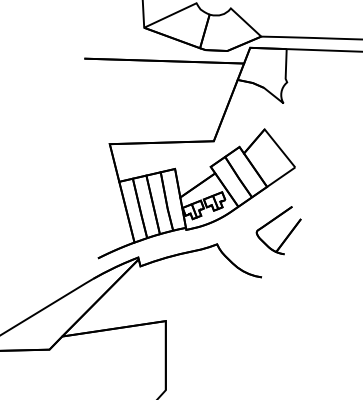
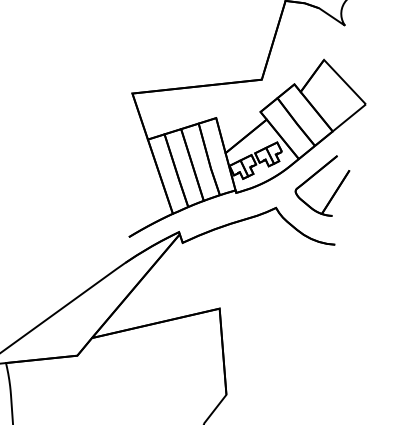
part: (285, 237) -> (331, 194), moved

